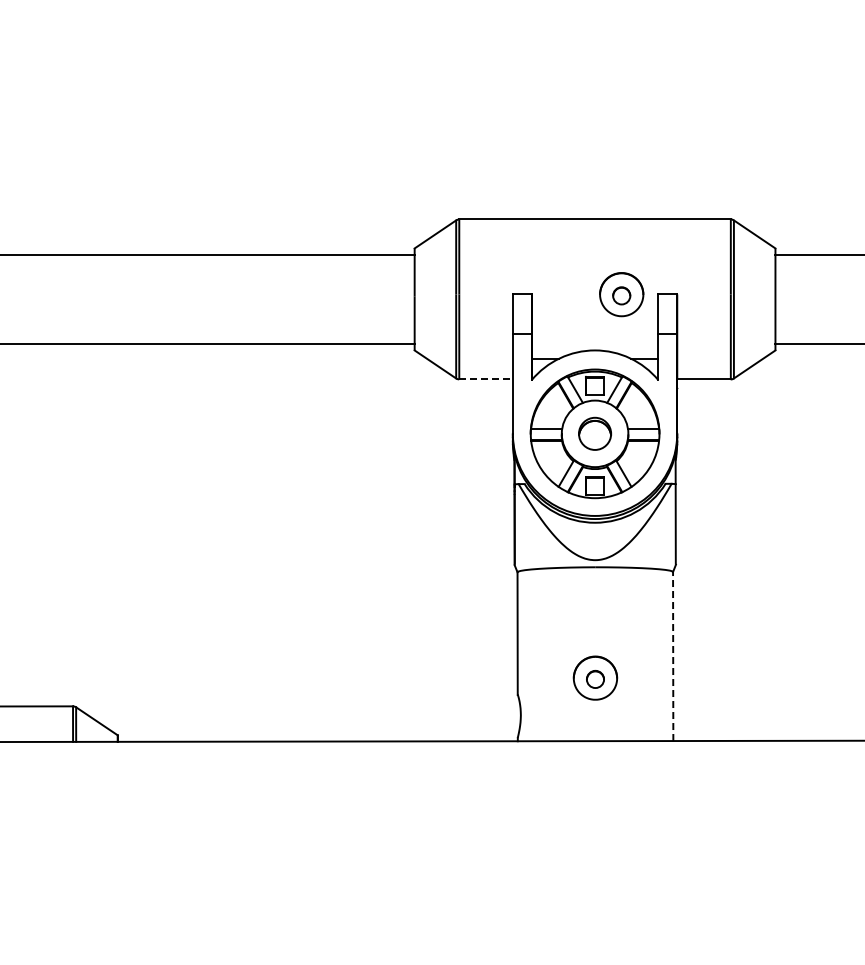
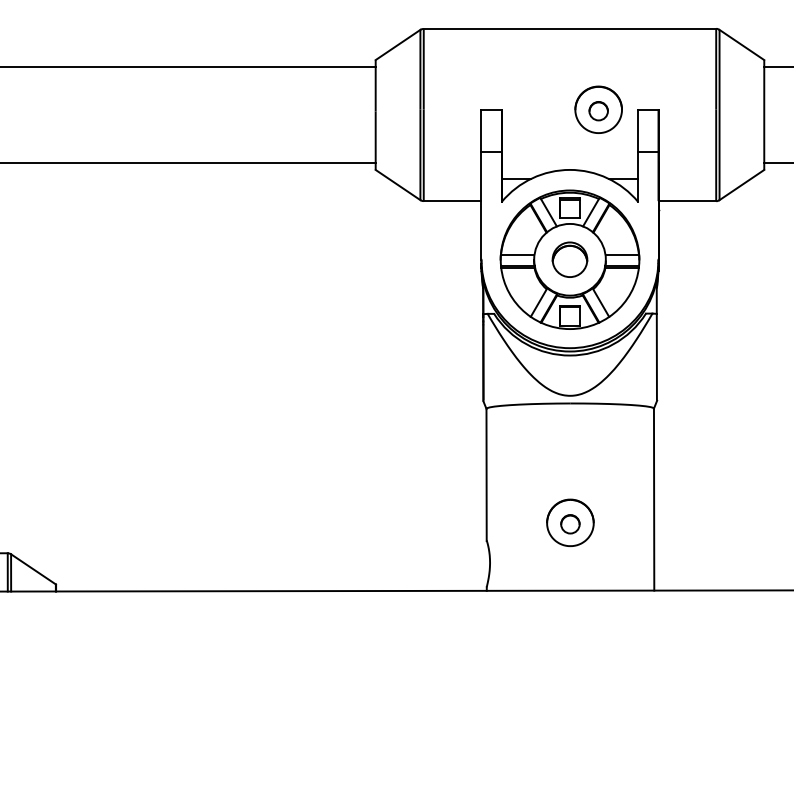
line: (486, 379) -> (453, 201), dashed -> solid
line: (673, 656) -> (654, 499), dashed -> solid

